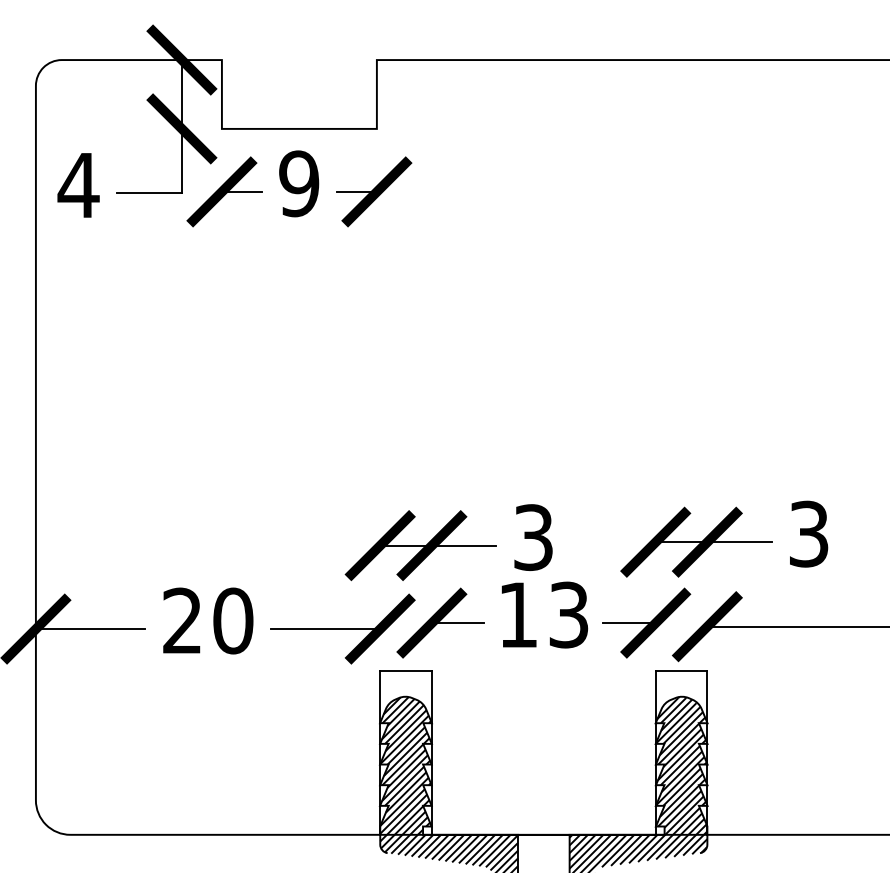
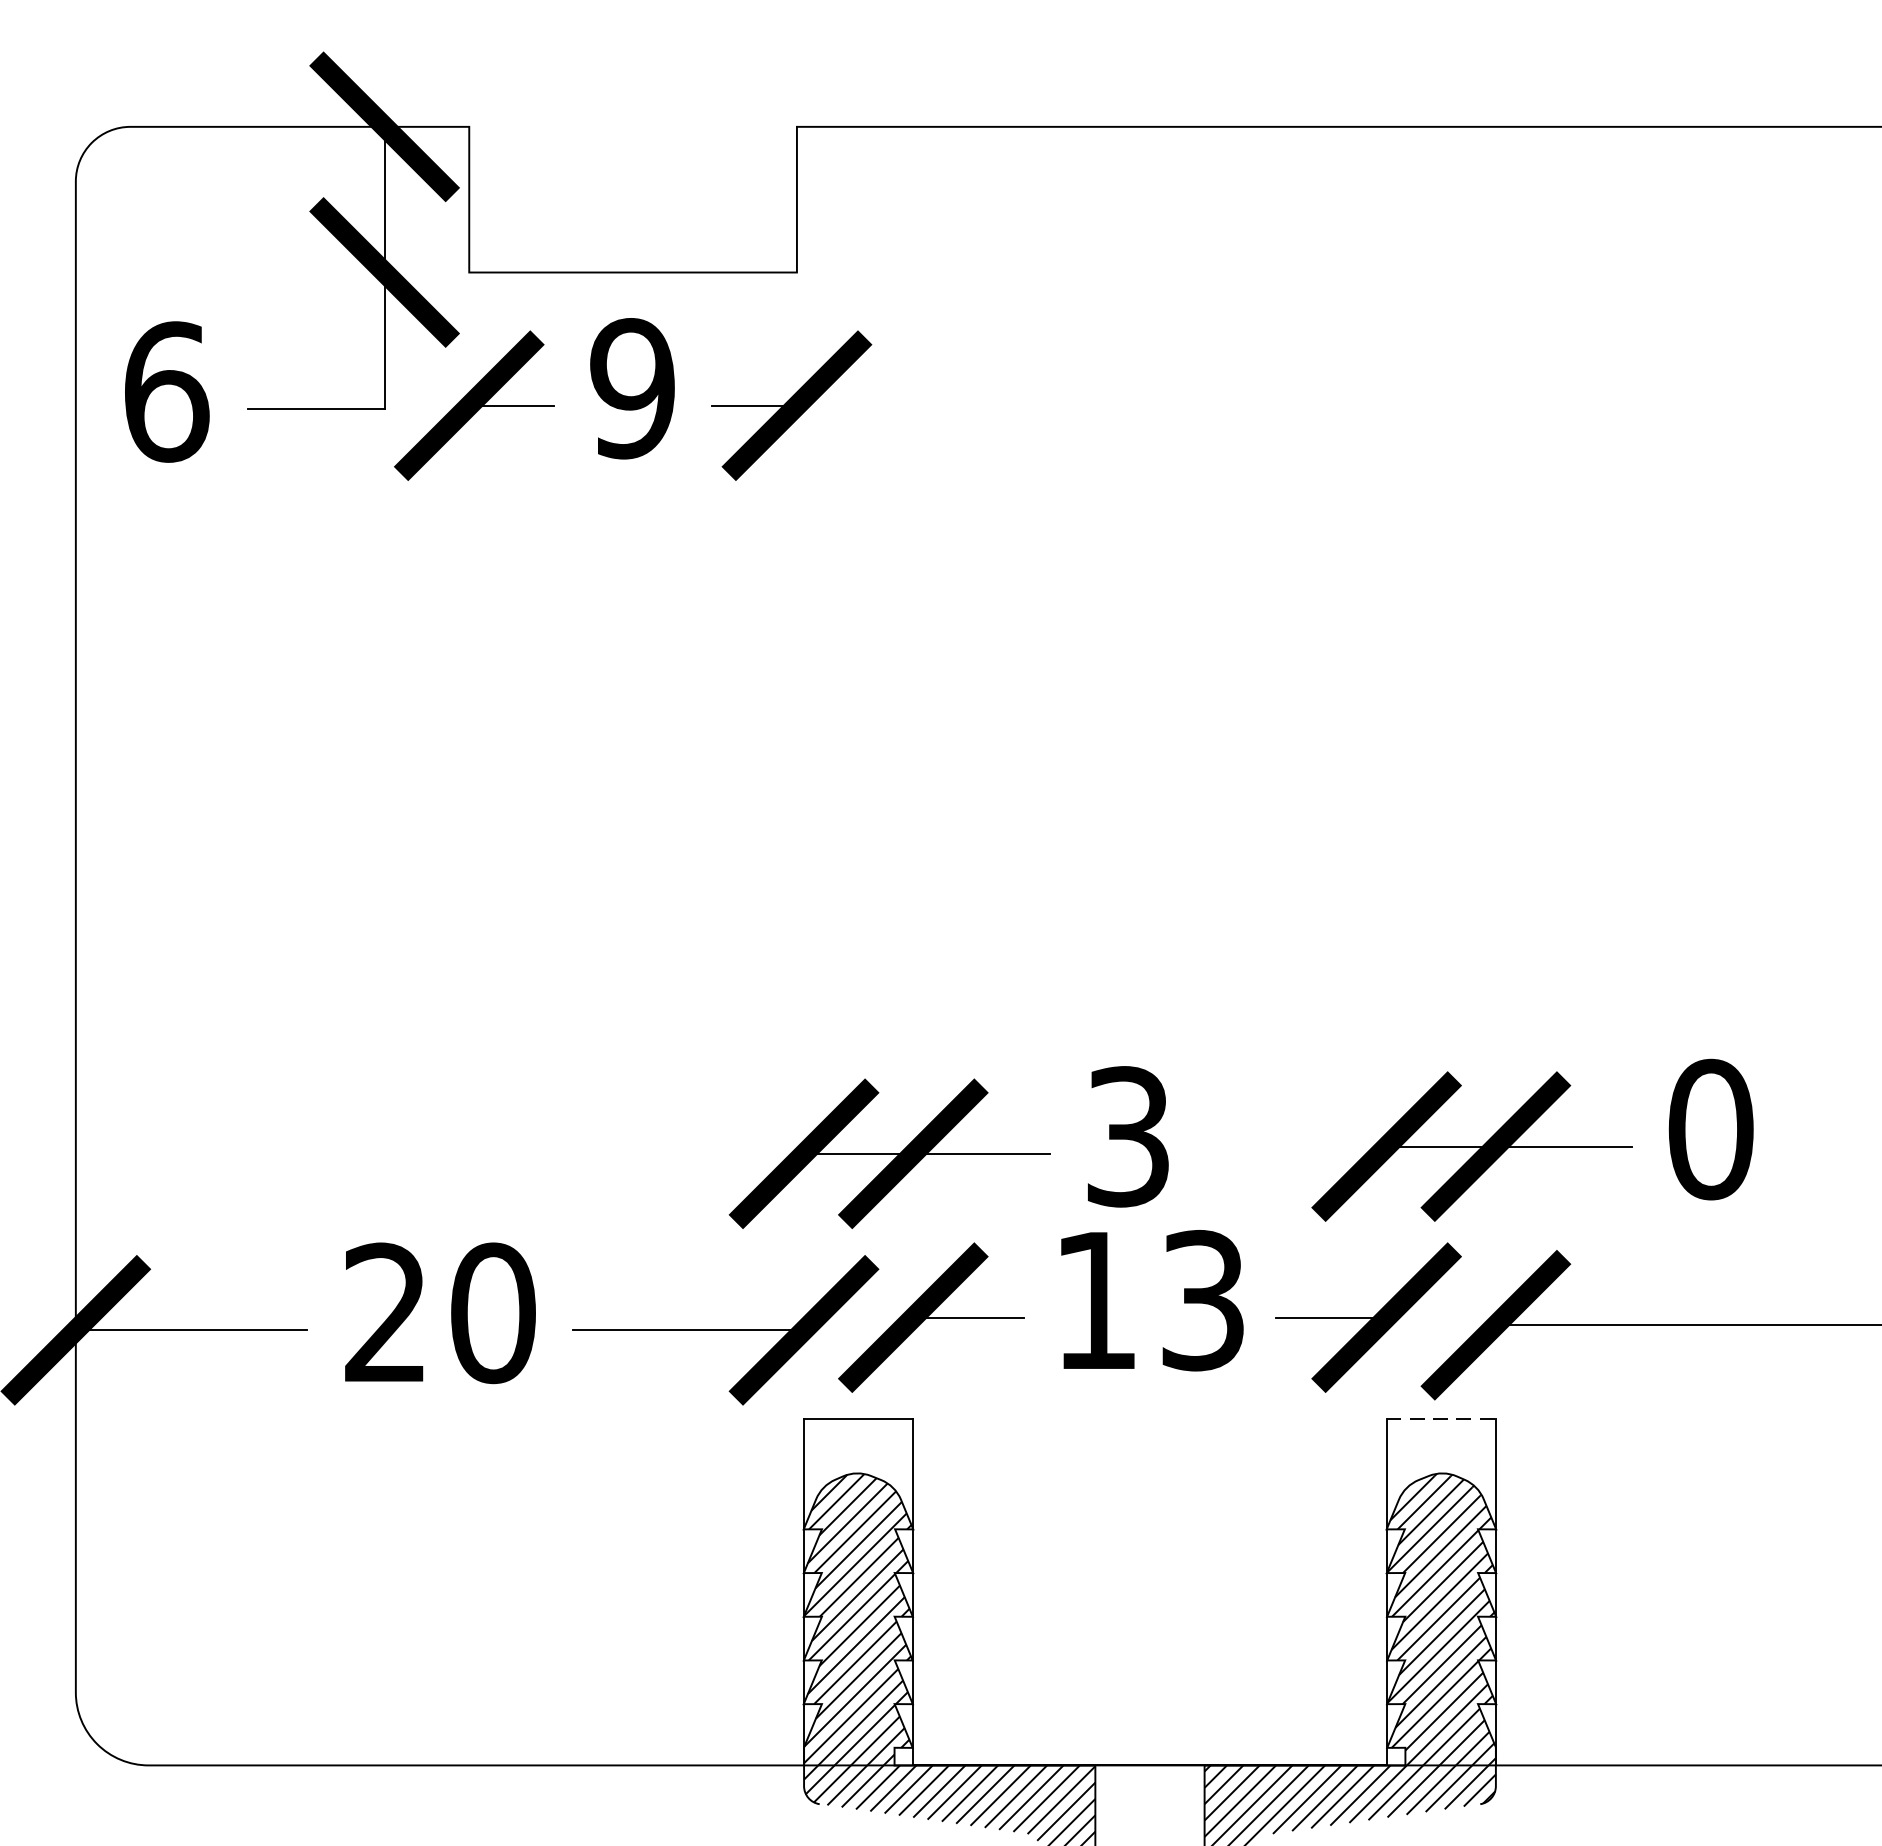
text: (78, 185) -> (165, 392), 4 -> 6
text: (809, 533) -> (1711, 1128), 3 -> 0
line: (681, 670) -> (1441, 1417), solid -> dashed

